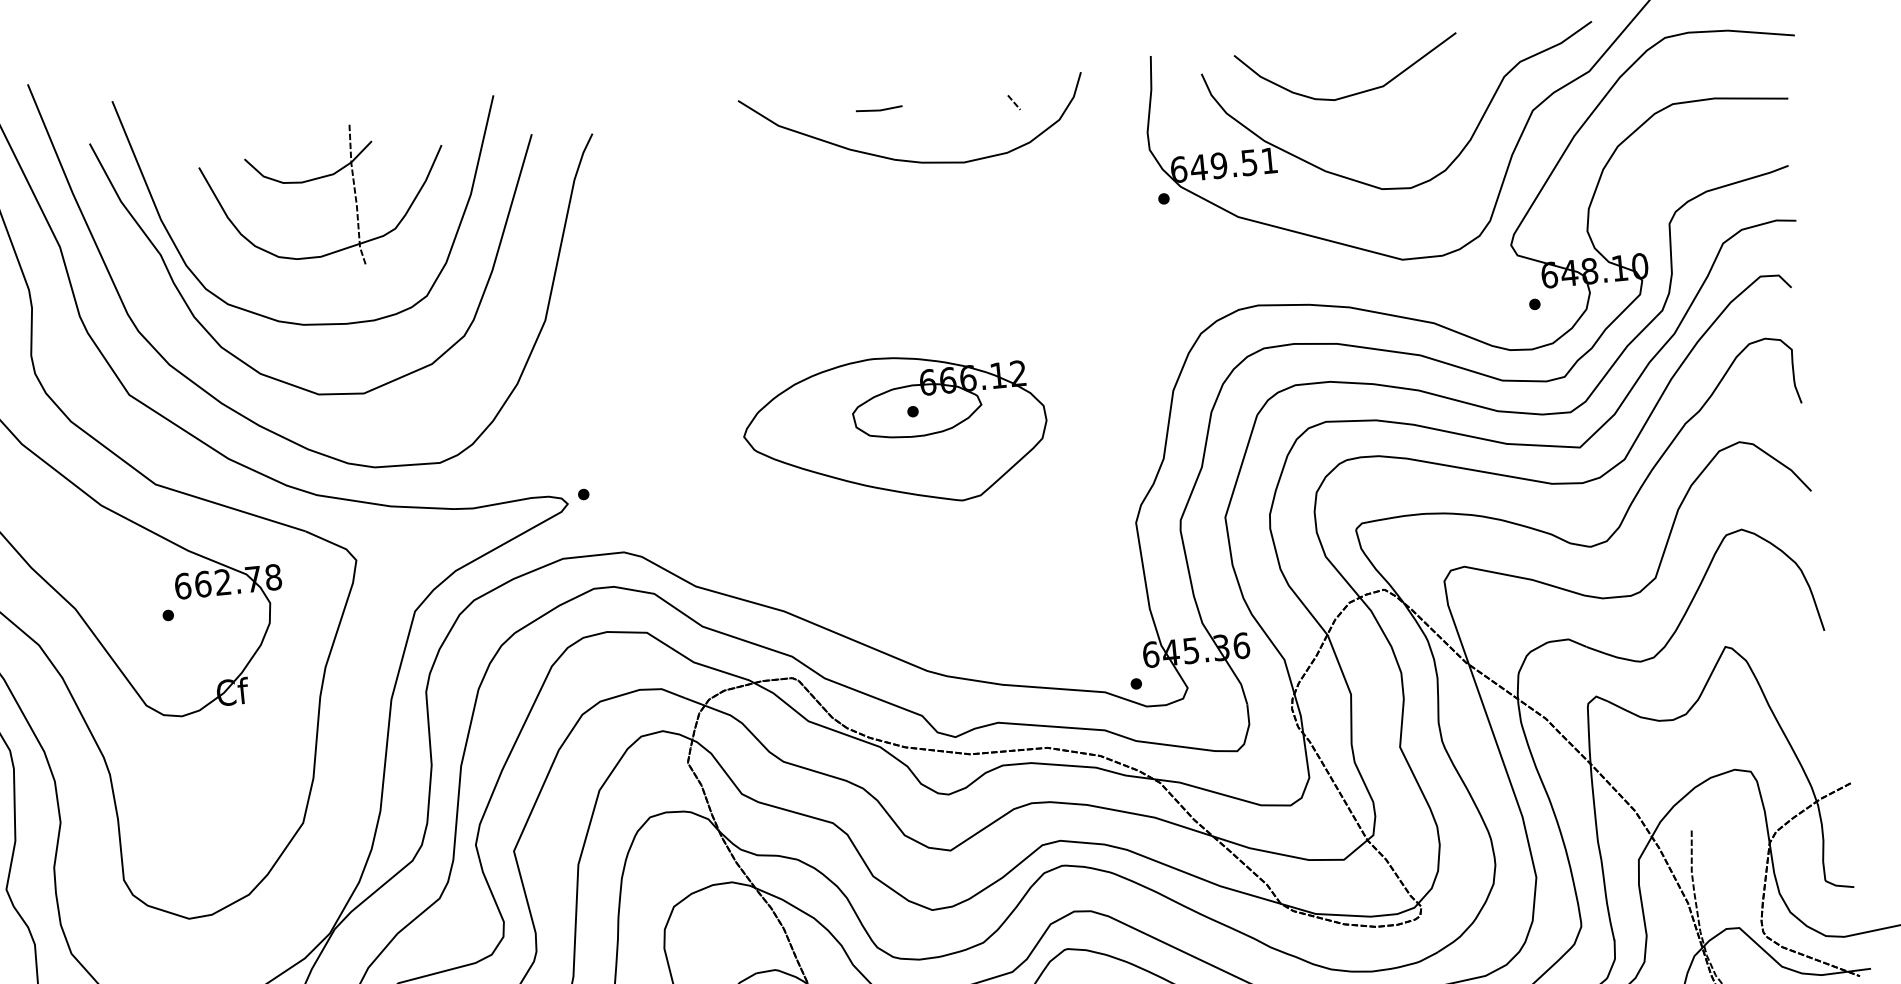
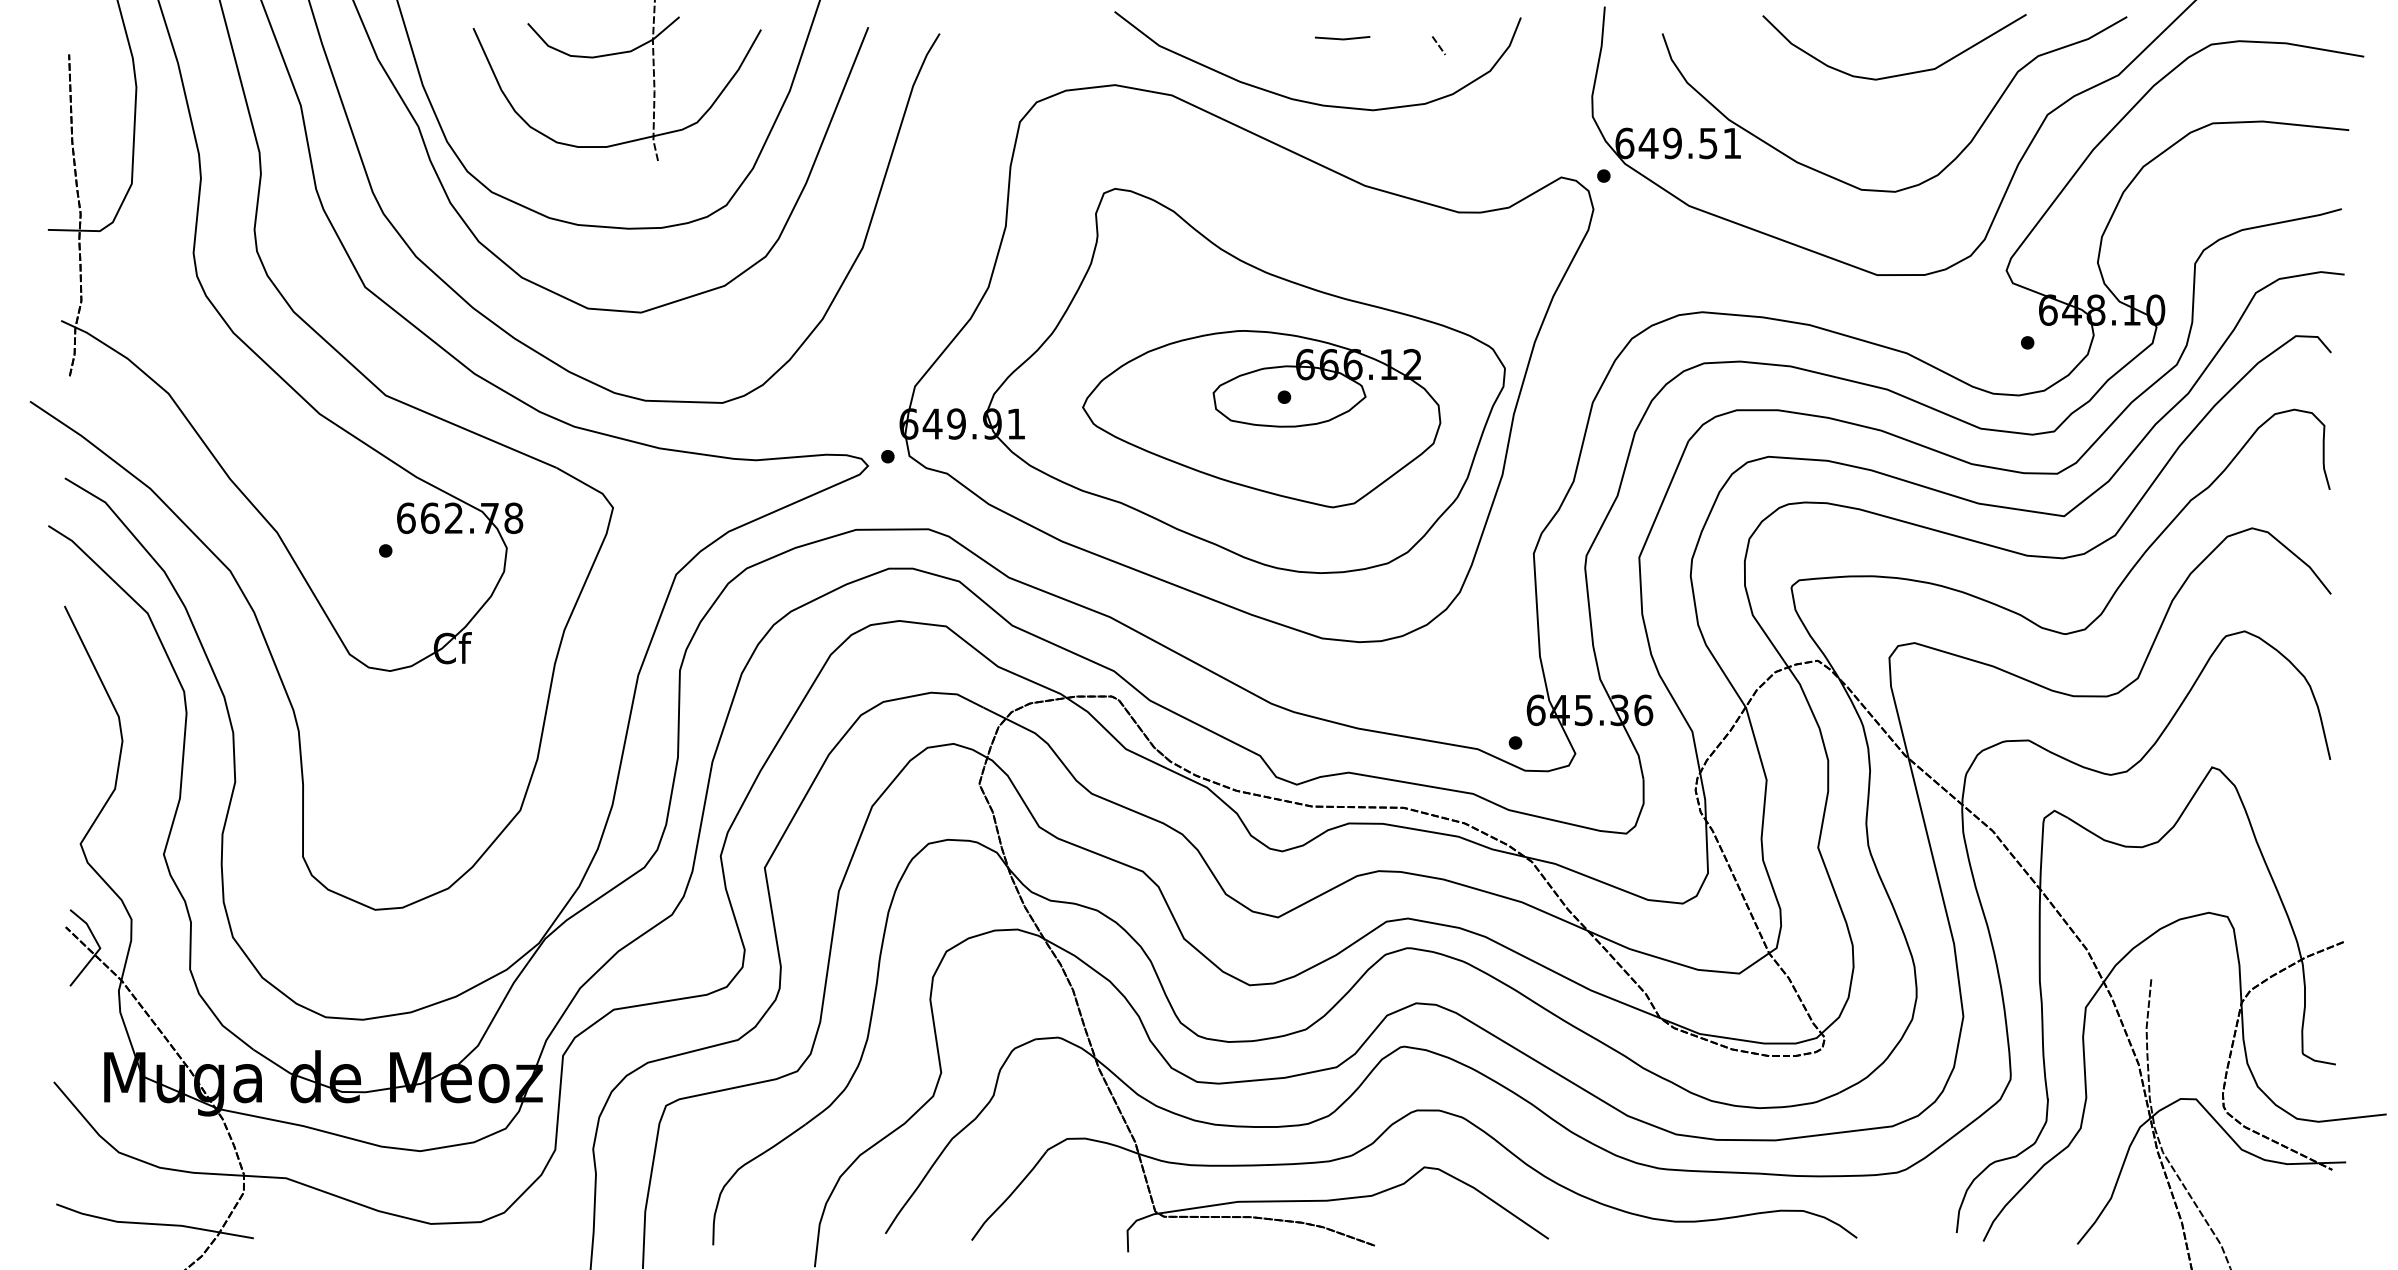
curve: (1352, 93) -> (1897, 74), moved
line: (879, 109) -> (1342, 38), moved
part: (878, 386) -> (1246, 363), added

